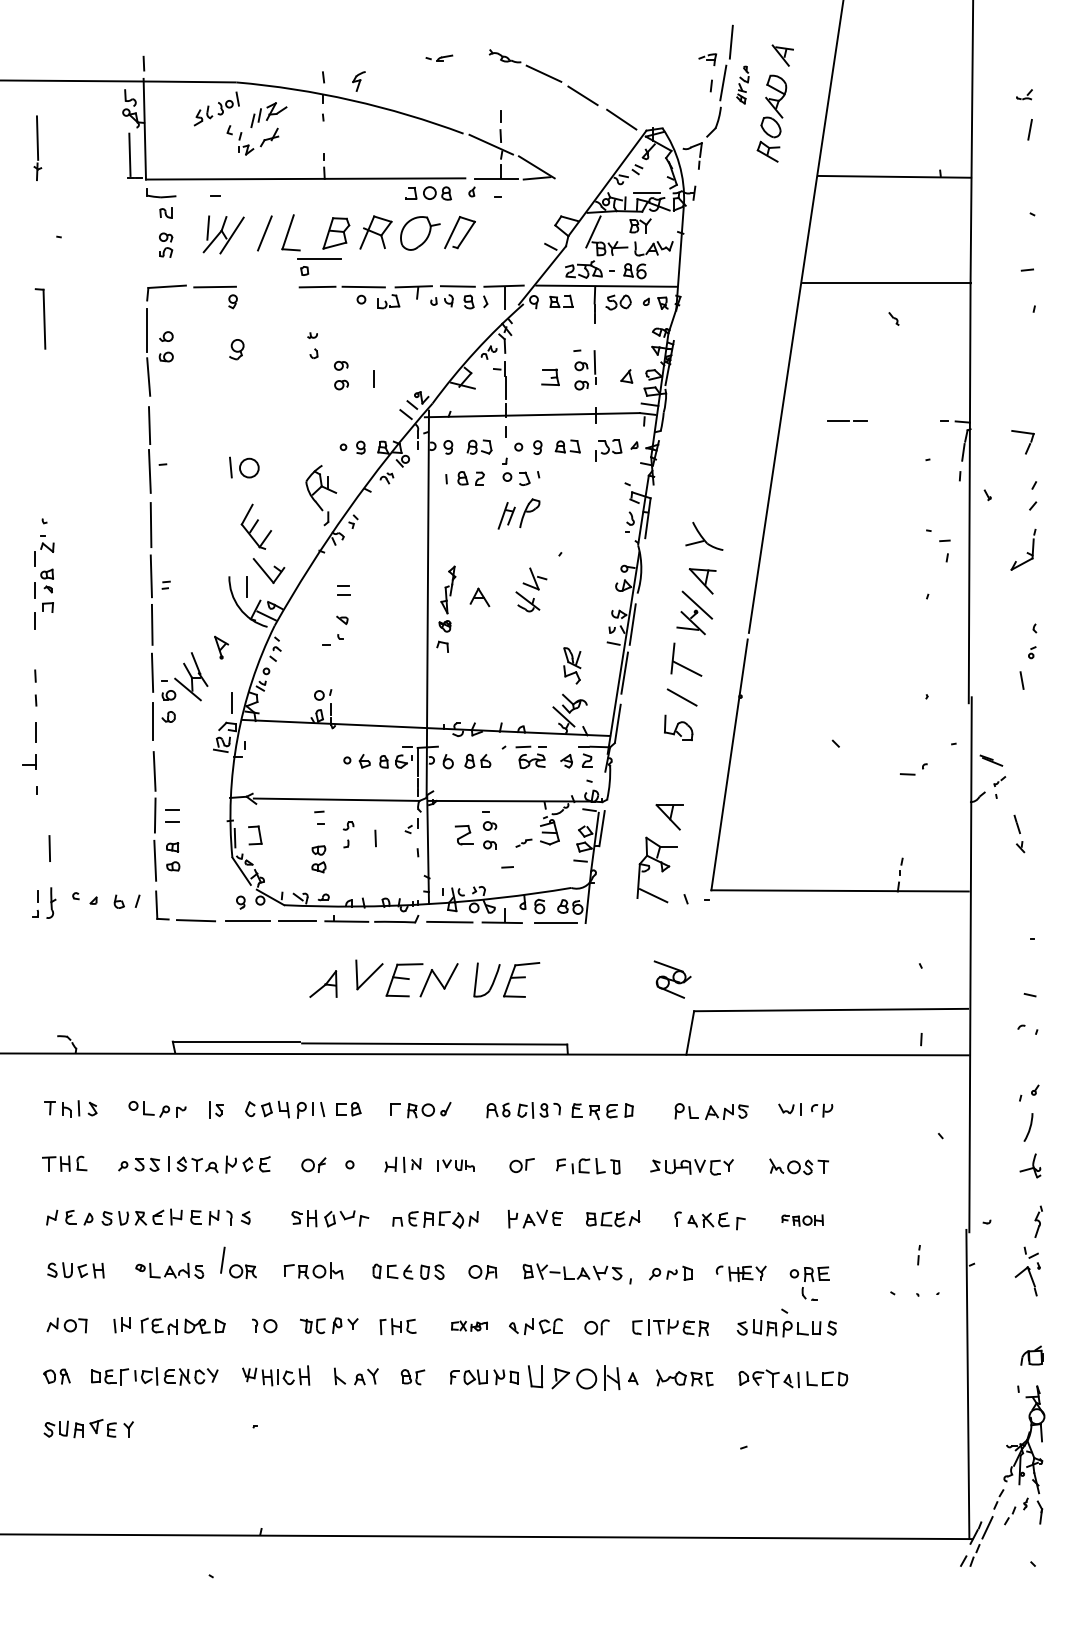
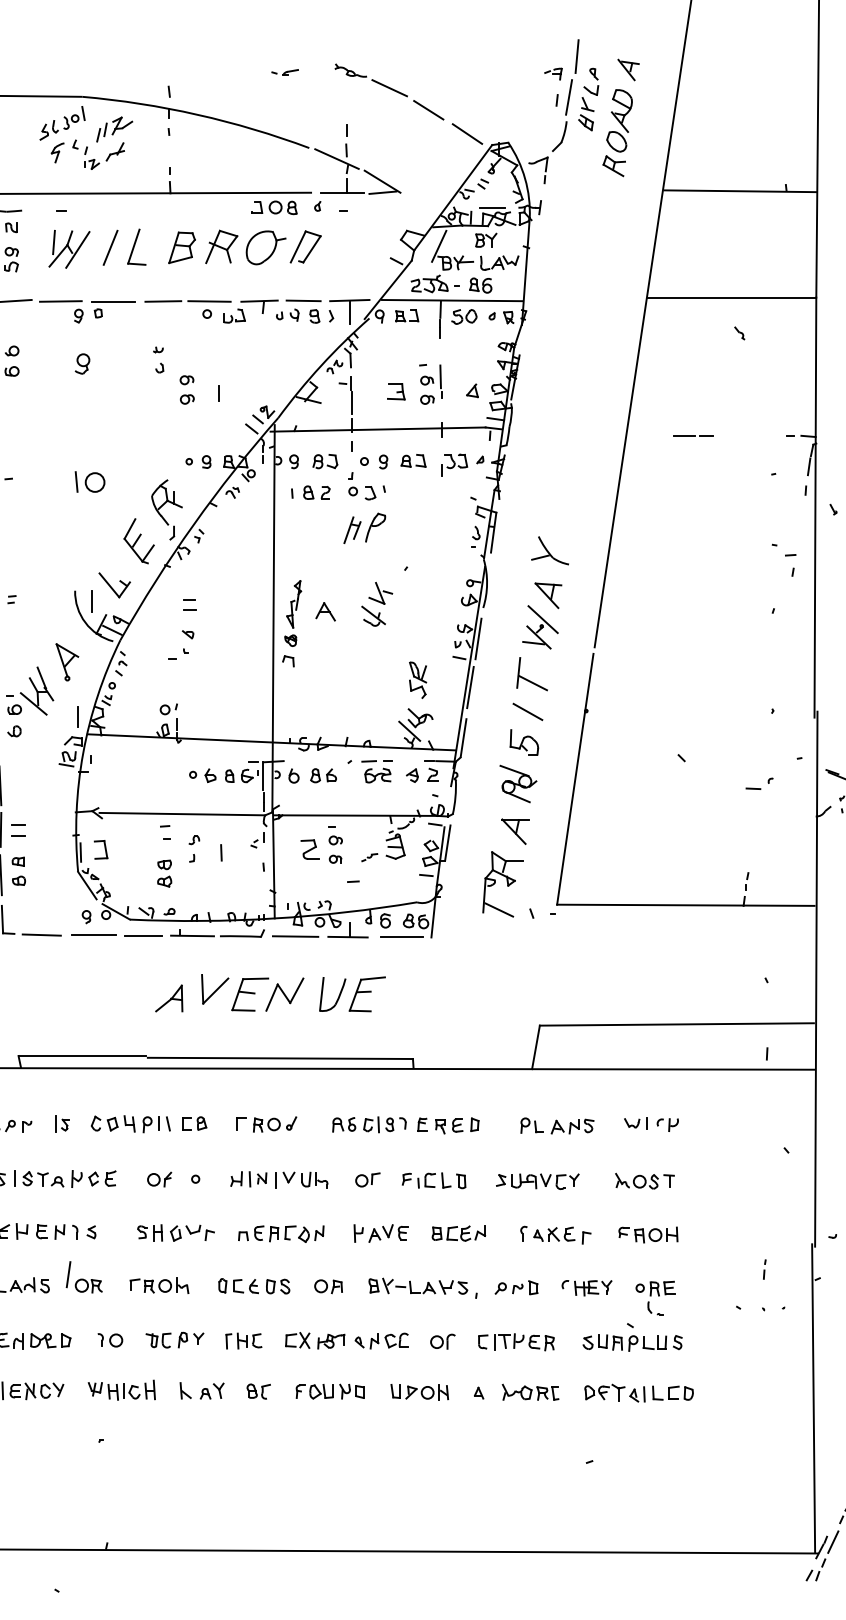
part: (358, 81) -> (57, 152), moved
part: (742, 84) -> (588, 98), size x1.67
part: (319, 259) -> (113, 301), moved
part: (256, 526) -> (139, 540), moved
part: (221, 647) -> (67, 661), size x1.67
part: (672, 979) -> (518, 783), moved
part: (455, 1165) -> (301, 1179), size x1.43
part: (802, 1220) -> (648, 1234), size x1.43
part: (469, 1325) -> (315, 1339), size x1.67
part: (573, 1377) -> (419, 1391), size x0.62

